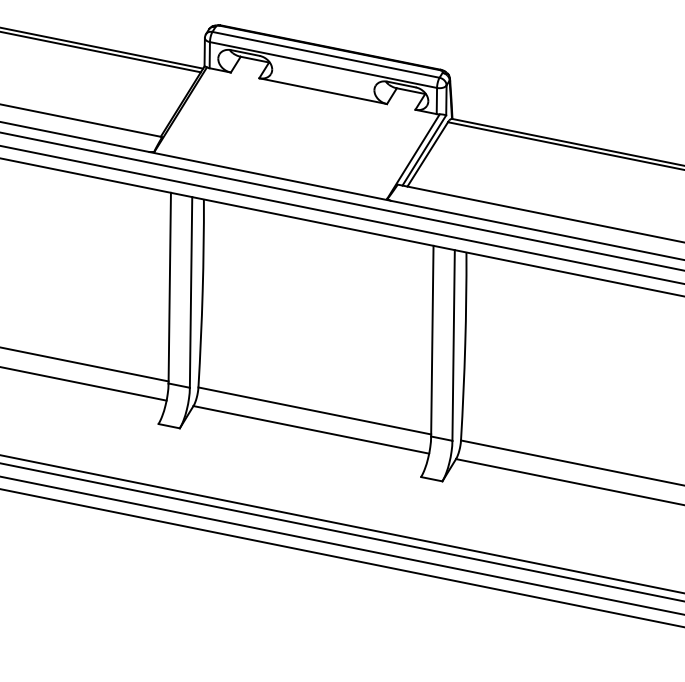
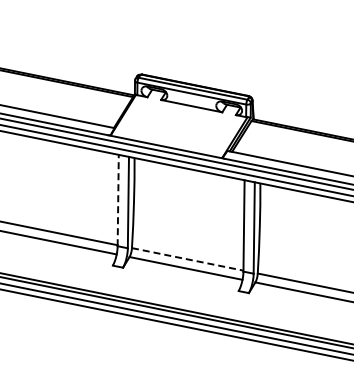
line: (170, 288) -> (118, 200), solid -> dashed
line: (314, 411) -> (187, 259), solid -> dashed

